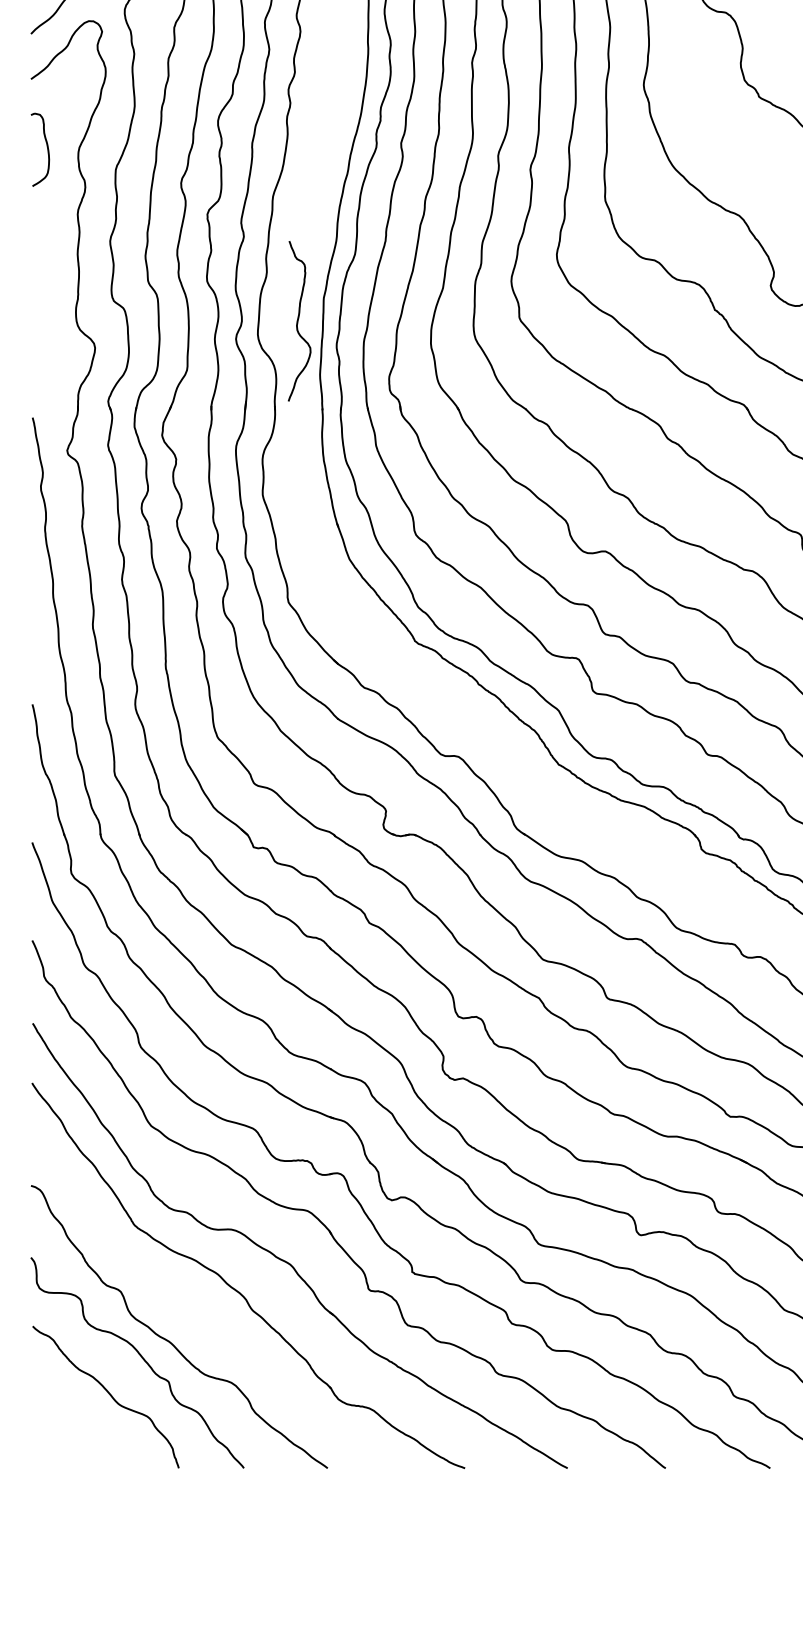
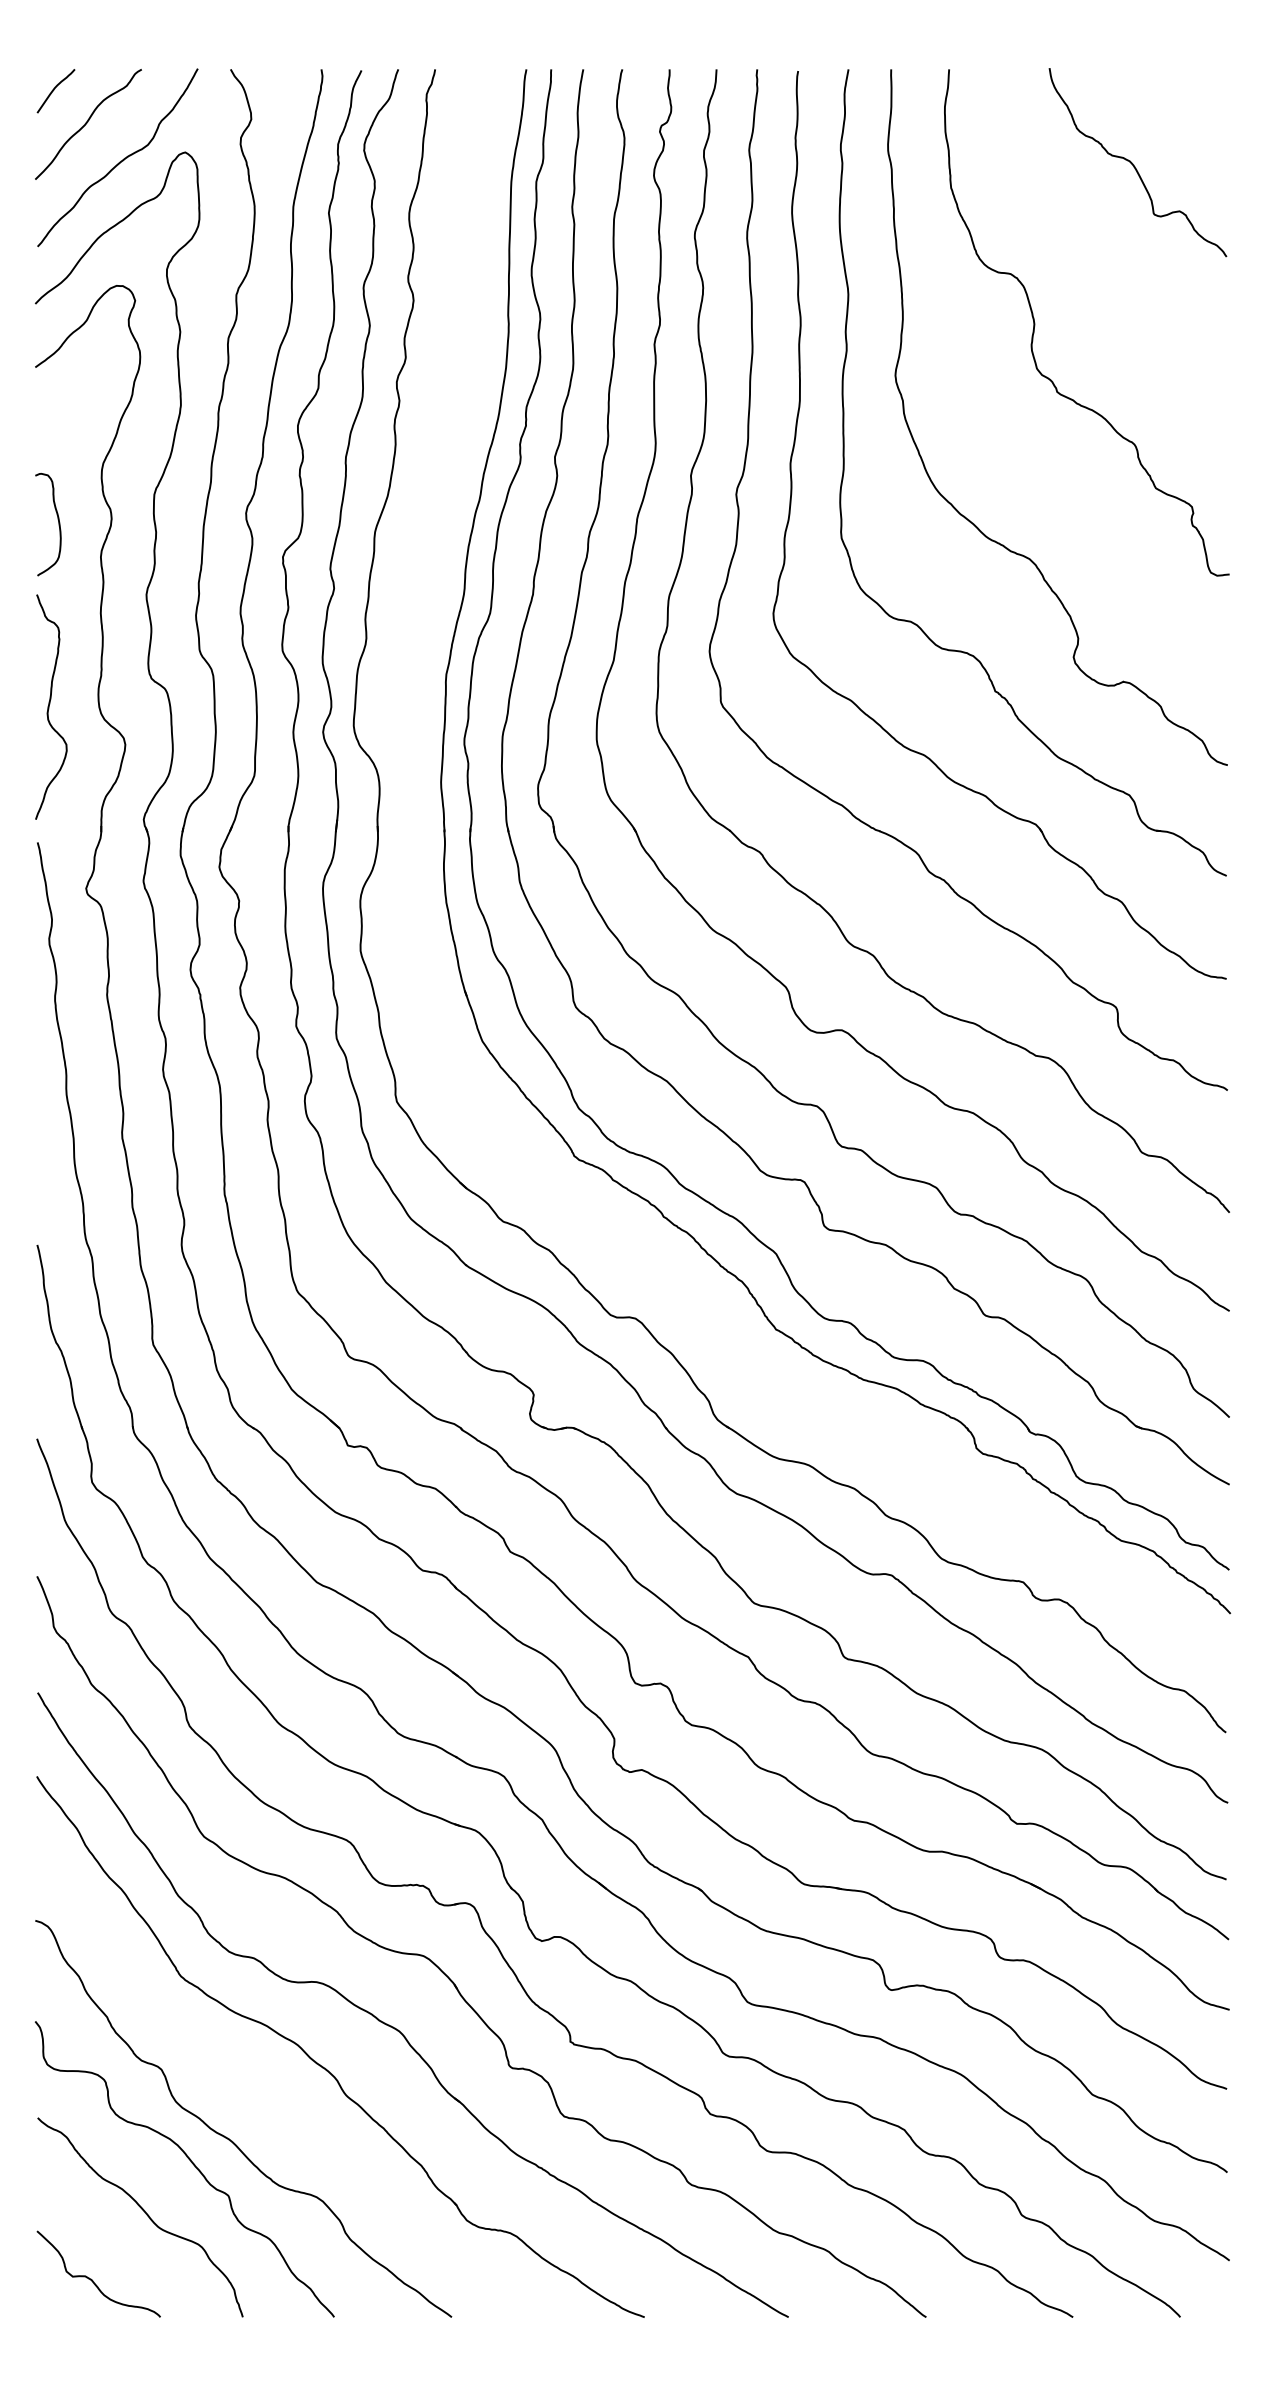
curve: (47, 149) -> (58, 524), moved
curve: (298, 320) -> (49, 706), moved
curve: (71, 1441) -> (92, 2279), added

